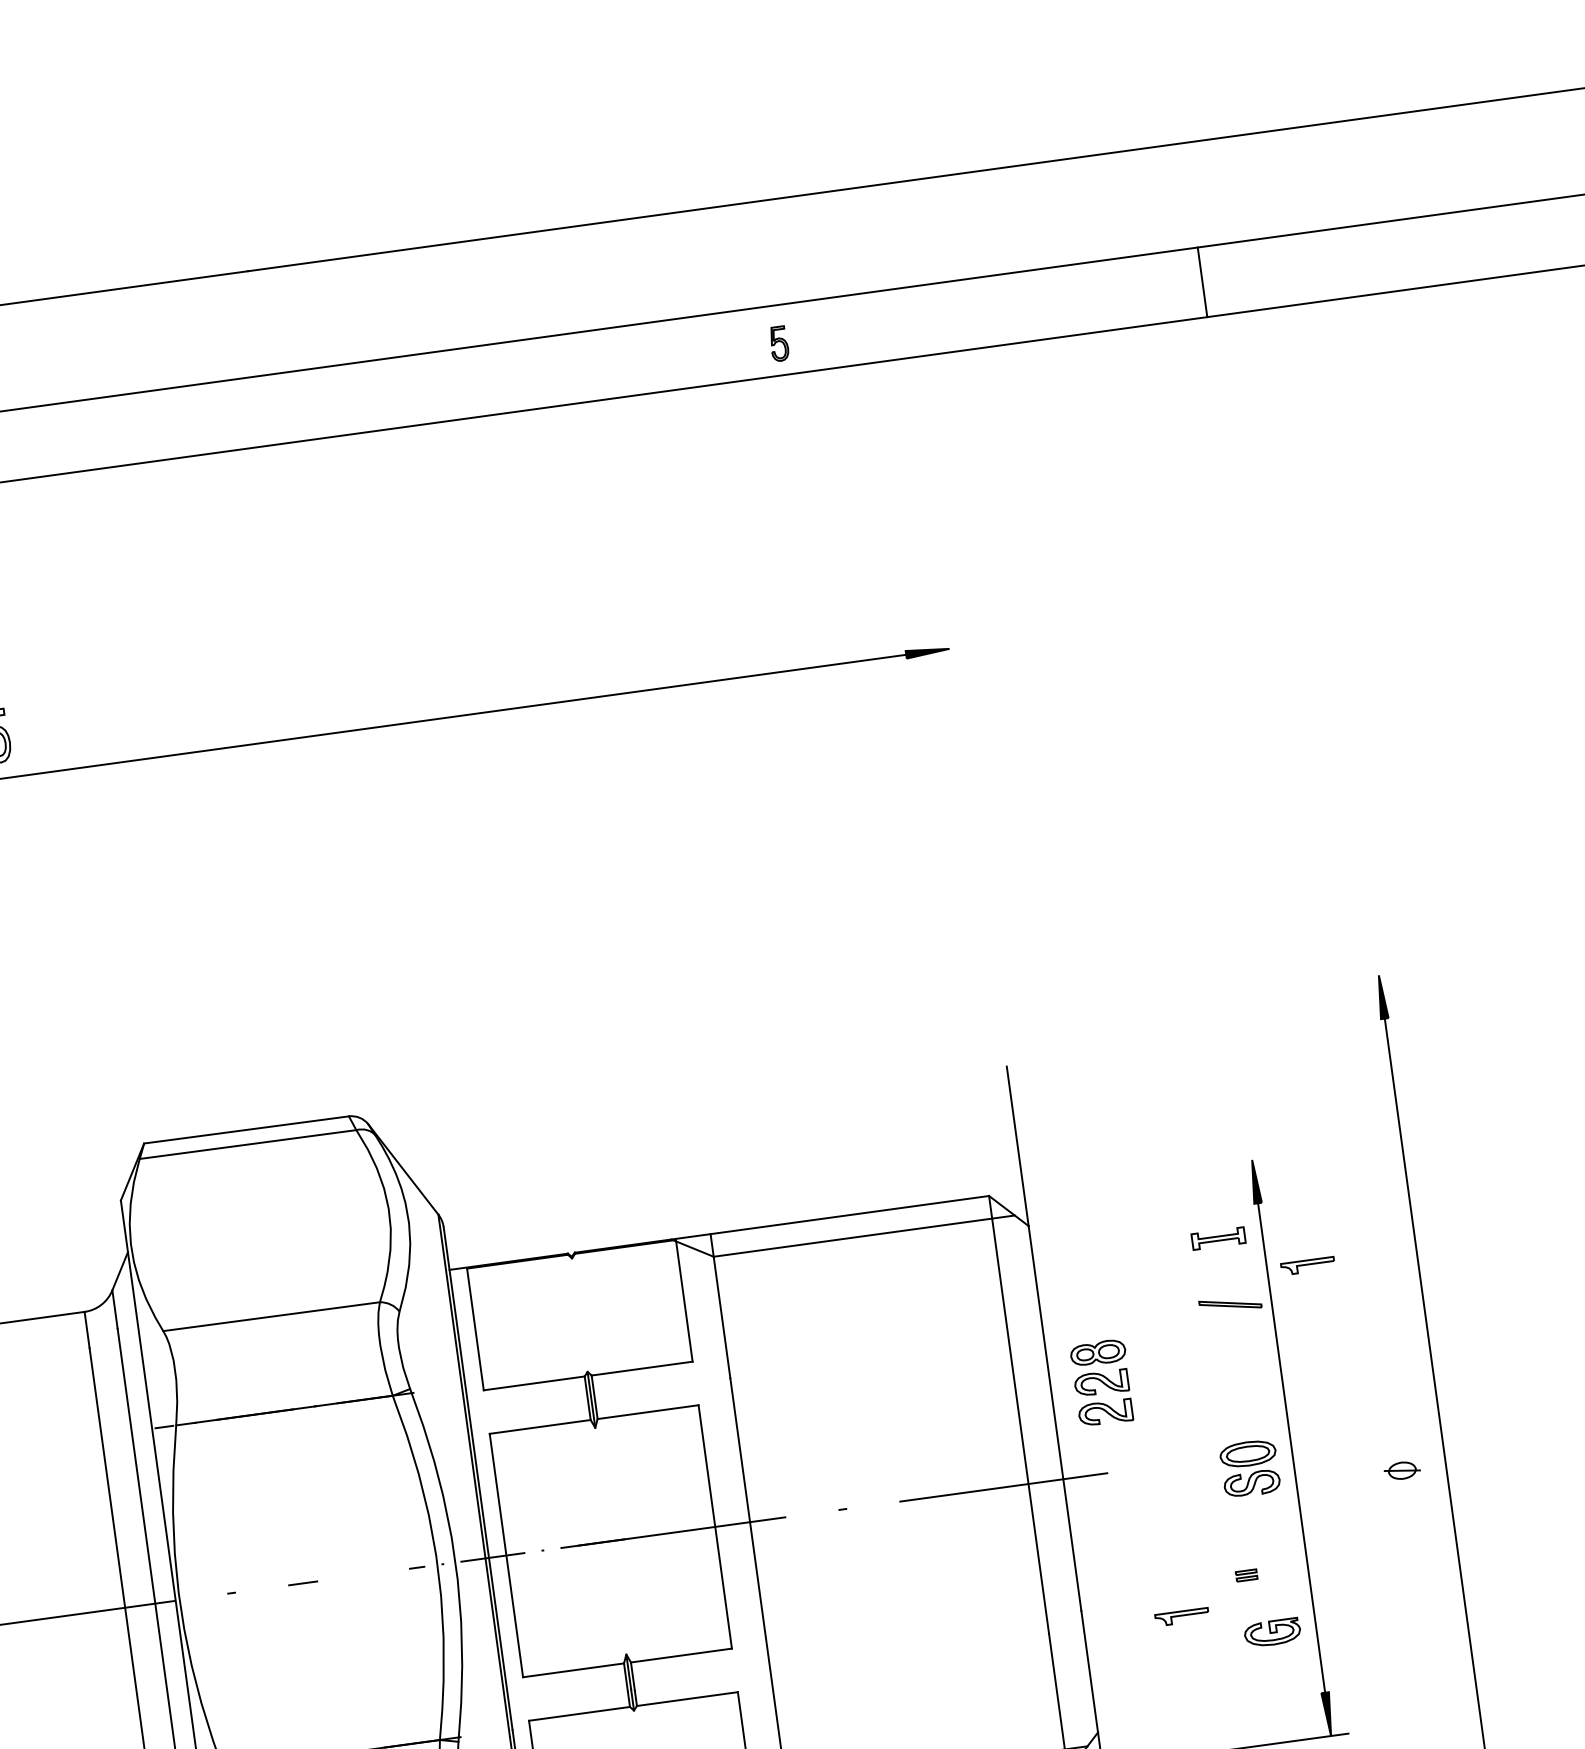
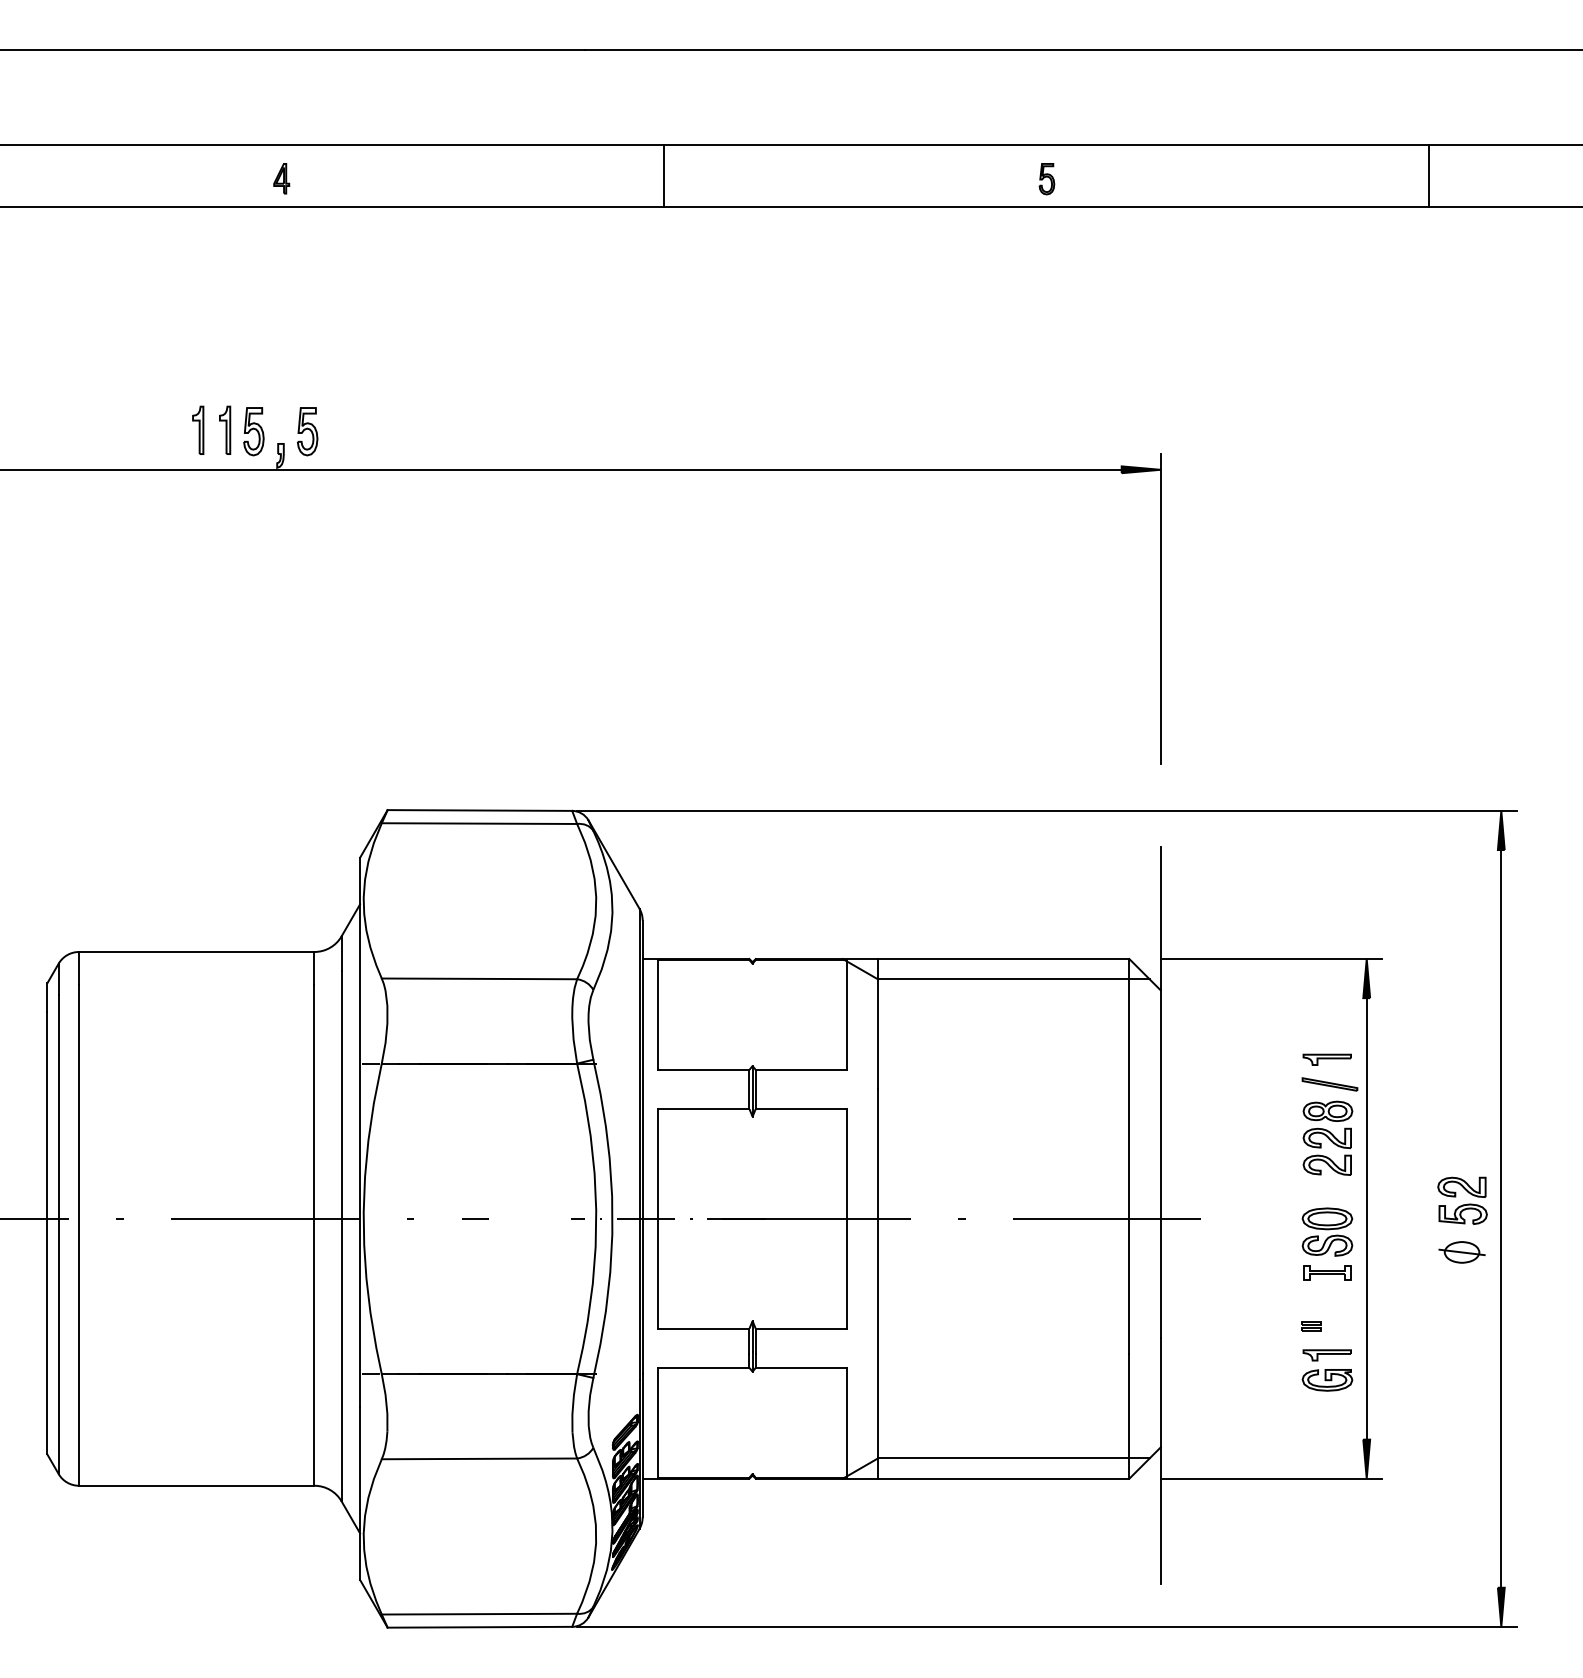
line: (353, 398) -> (663, 175), added
line: (970, 802) -> (1160, 608), added
line: (875, 1043) -> (1047, 810), added
line: (1146, 1174) -> (1271, 959), added
part: (1218, 1238) -> (1327, 1272), moved
part: (1307, 1265) -> (1326, 1059), moved
part: (1101, 1382) -> (1327, 1137), moved
part: (1395, 1413) -> (1462, 1200), added
part: (1401, 1470) -> (1461, 1252), size x1.43
part: (1181, 1617) -> (1326, 1355), moved

